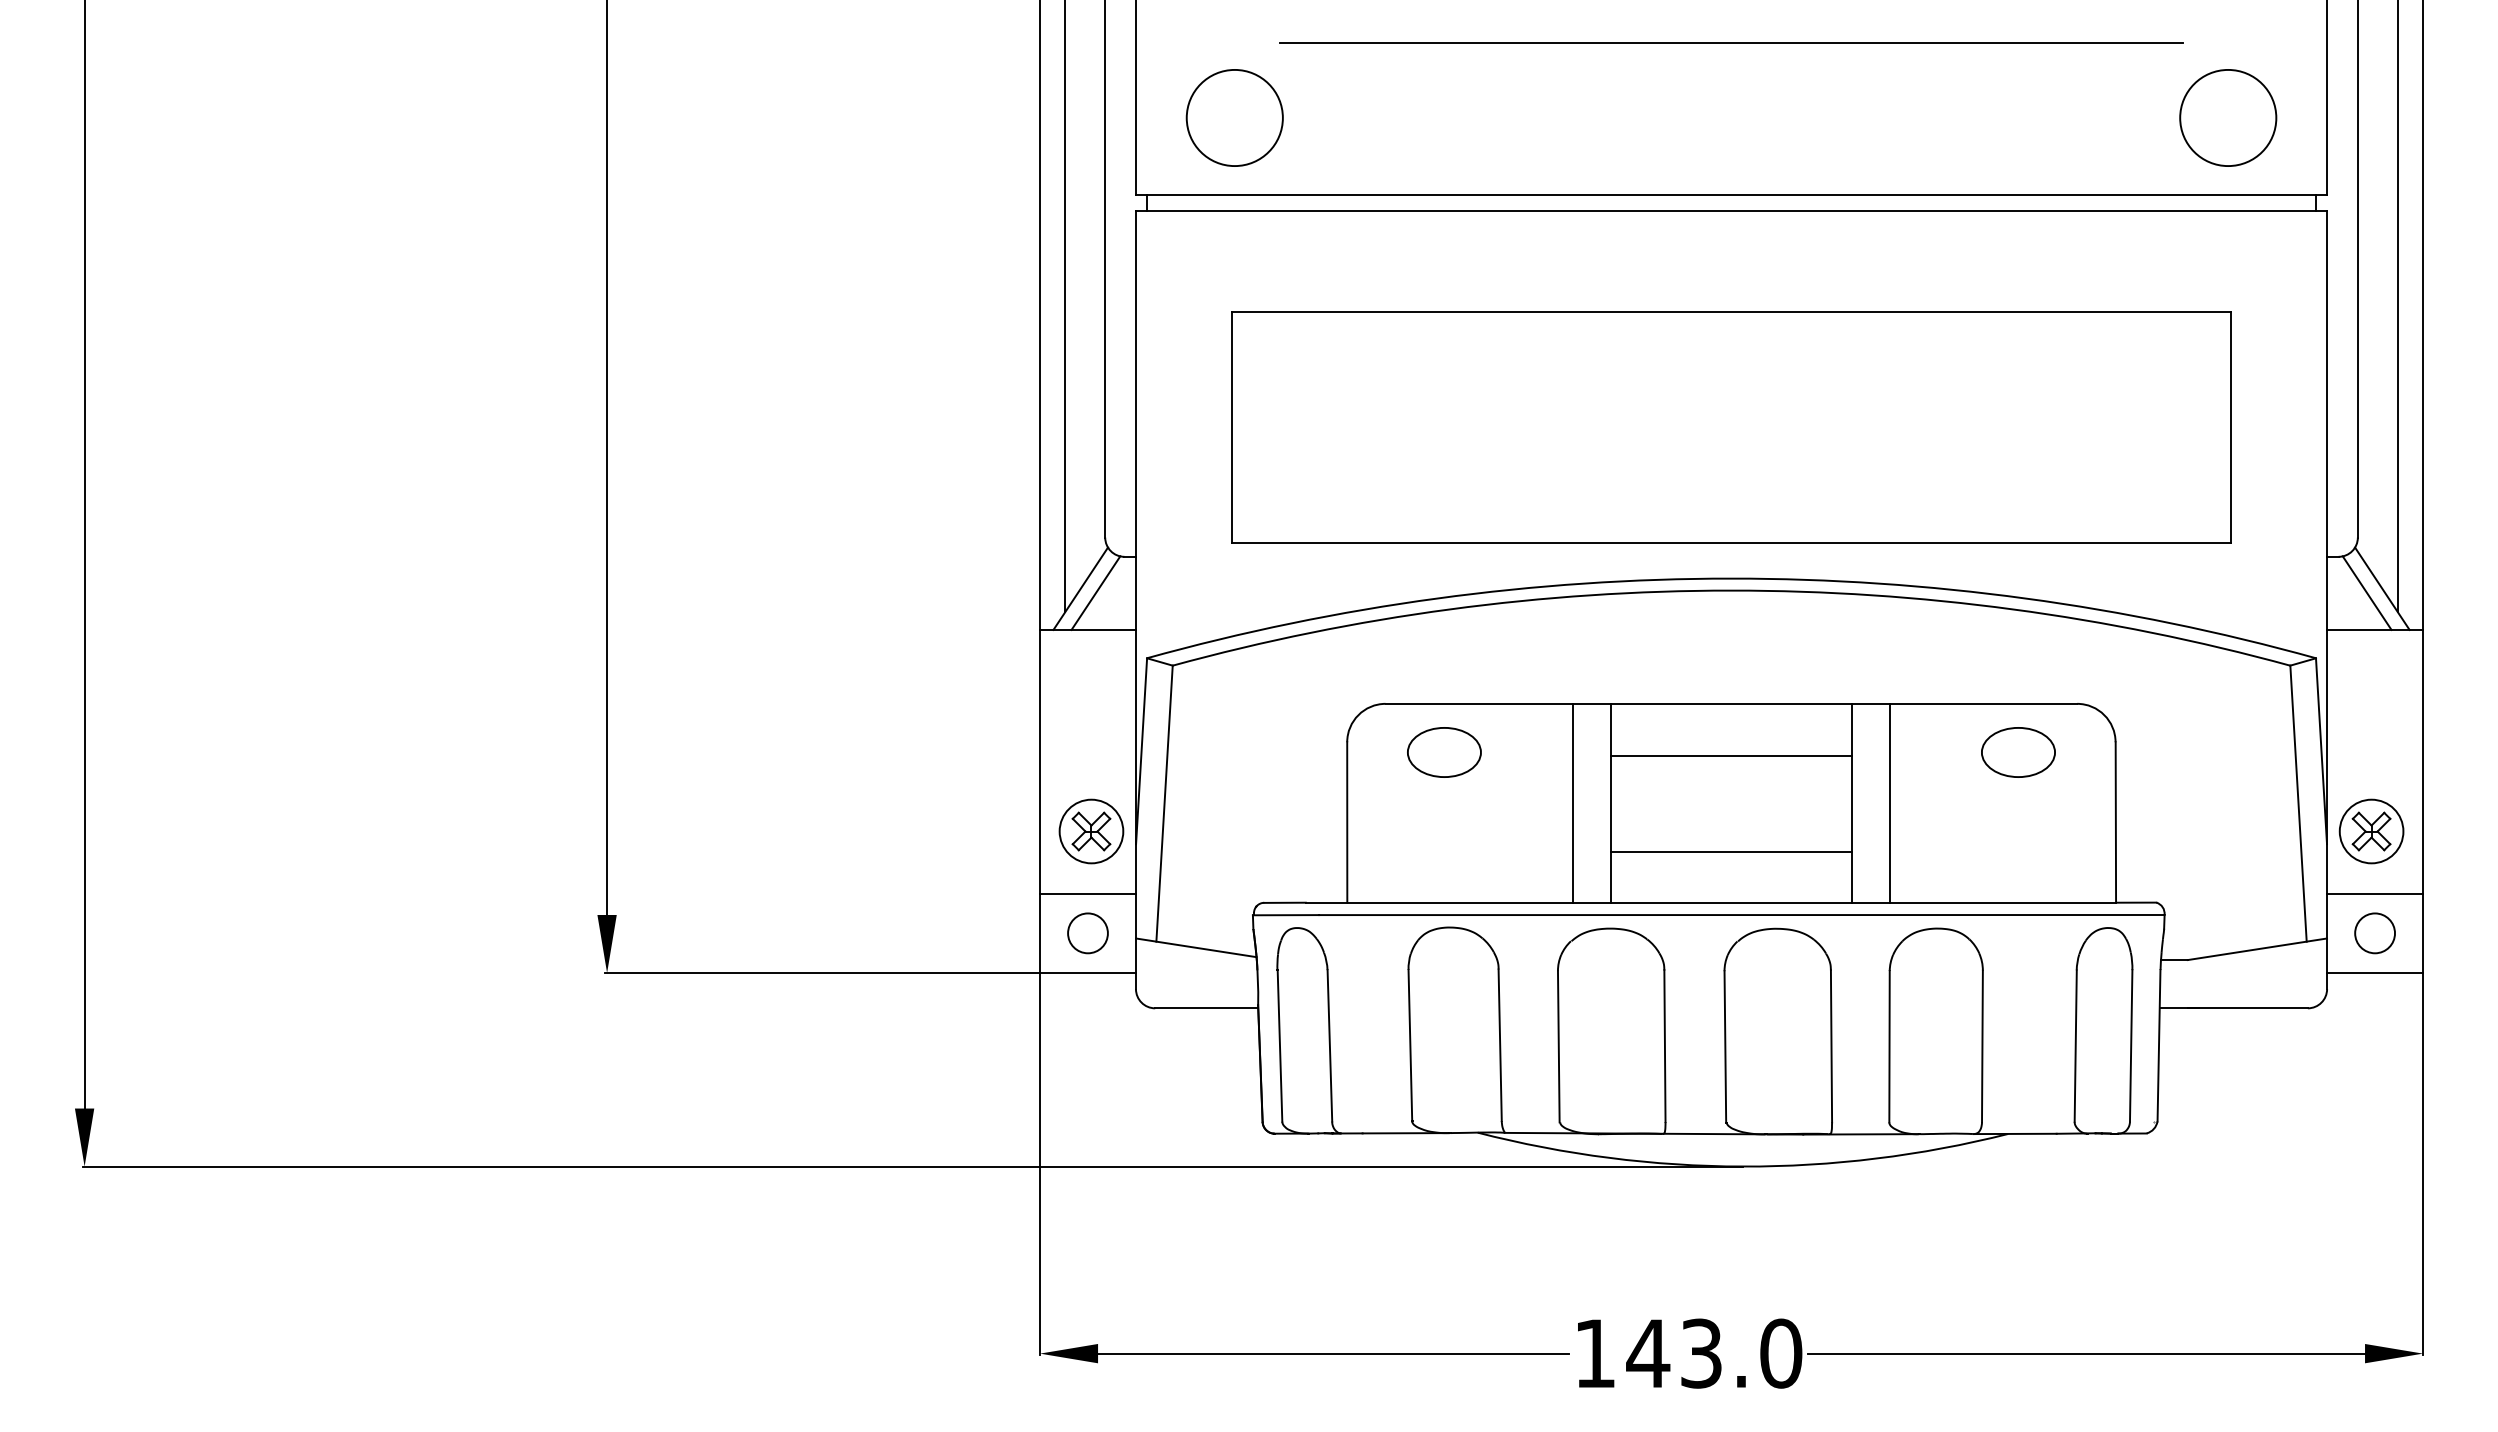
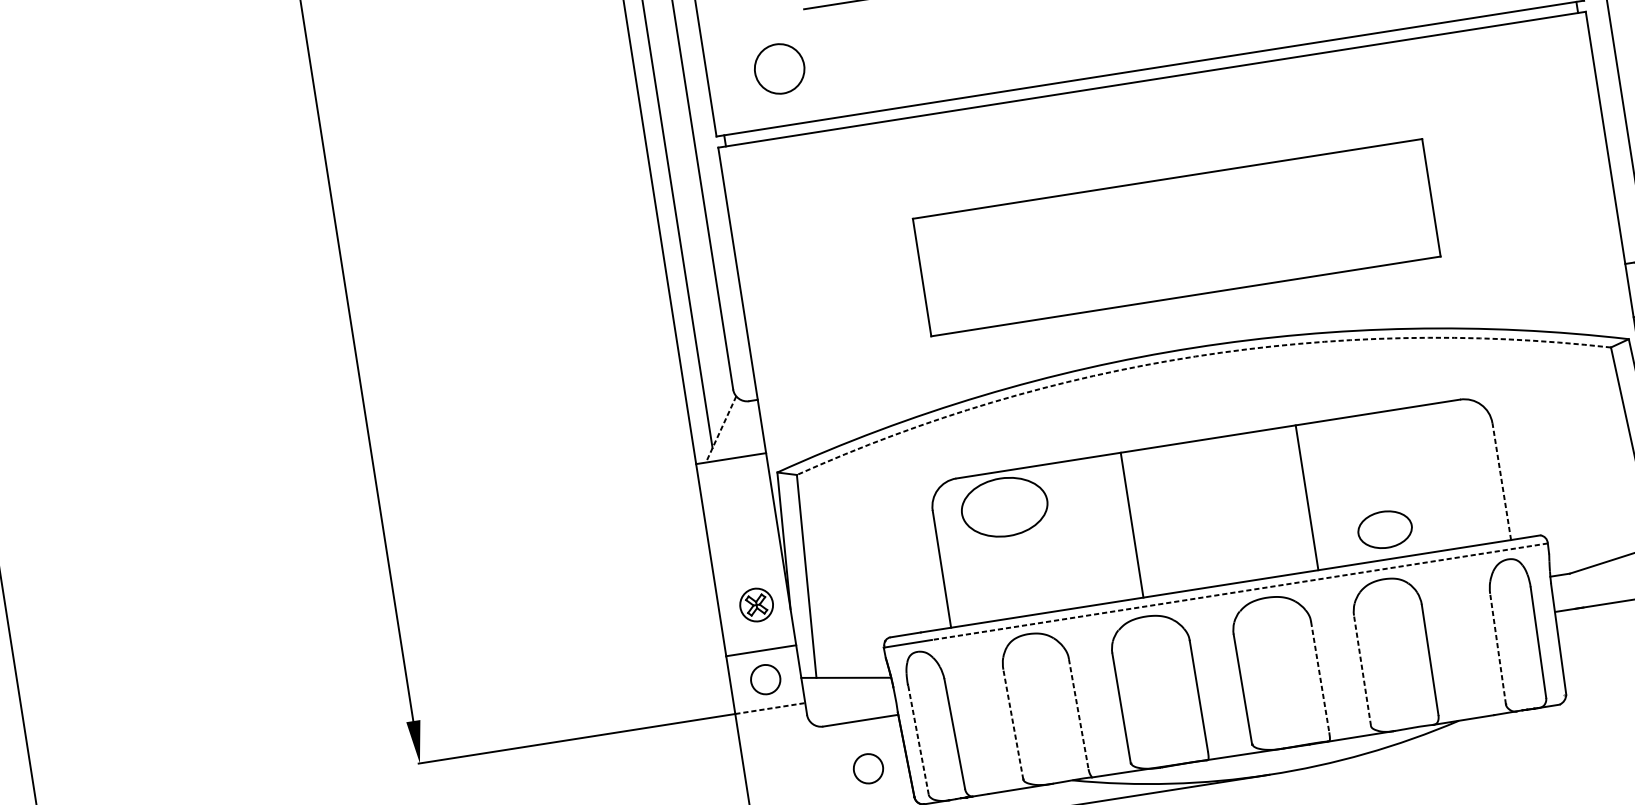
circle: (1234, 117) -> (779, 68), size x0.7
part: (1731, 427) -> (1176, 237), size x0.7
line: (1080, 589) -> (721, 430), solid -> dashed
arc: (1731, 590) -> (1195, 356), solid -> dashed
line: (1095, 592) -> (732, 430), removed
part: (1444, 752) -> (1004, 507), size x1.6
part: (2018, 752) -> (1385, 529), moved
line: (1731, 755) -> (1214, 476), removed
line: (1572, 802) -> (1103, 529), removed
line: (1889, 802) -> (1334, 492), removed
line: (2115, 821) -> (1501, 480), solid -> dashed
part: (1091, 831) -> (756, 605), size x0.7
line: (1731, 851) -> (1225, 546), removed
line: (1741, 915) -> (1239, 592), solid -> dashed
line: (1088, 973) -> (770, 708), solid -> dashed
line: (1410, 1045) -> (1013, 724), solid -> dashed
line: (1500, 1045) -> (1078, 714), solid -> dashed
line: (1279, 1046) -> (918, 740), solid -> dashed
line: (1831, 1046) -> (1320, 677), solid -> dashed
line: (1889, 1046) -> (1362, 670), solid -> dashed
line: (2075, 1046) -> (1497, 649), solid -> dashed
circle: (1206, 1074) -> (868, 768), added

